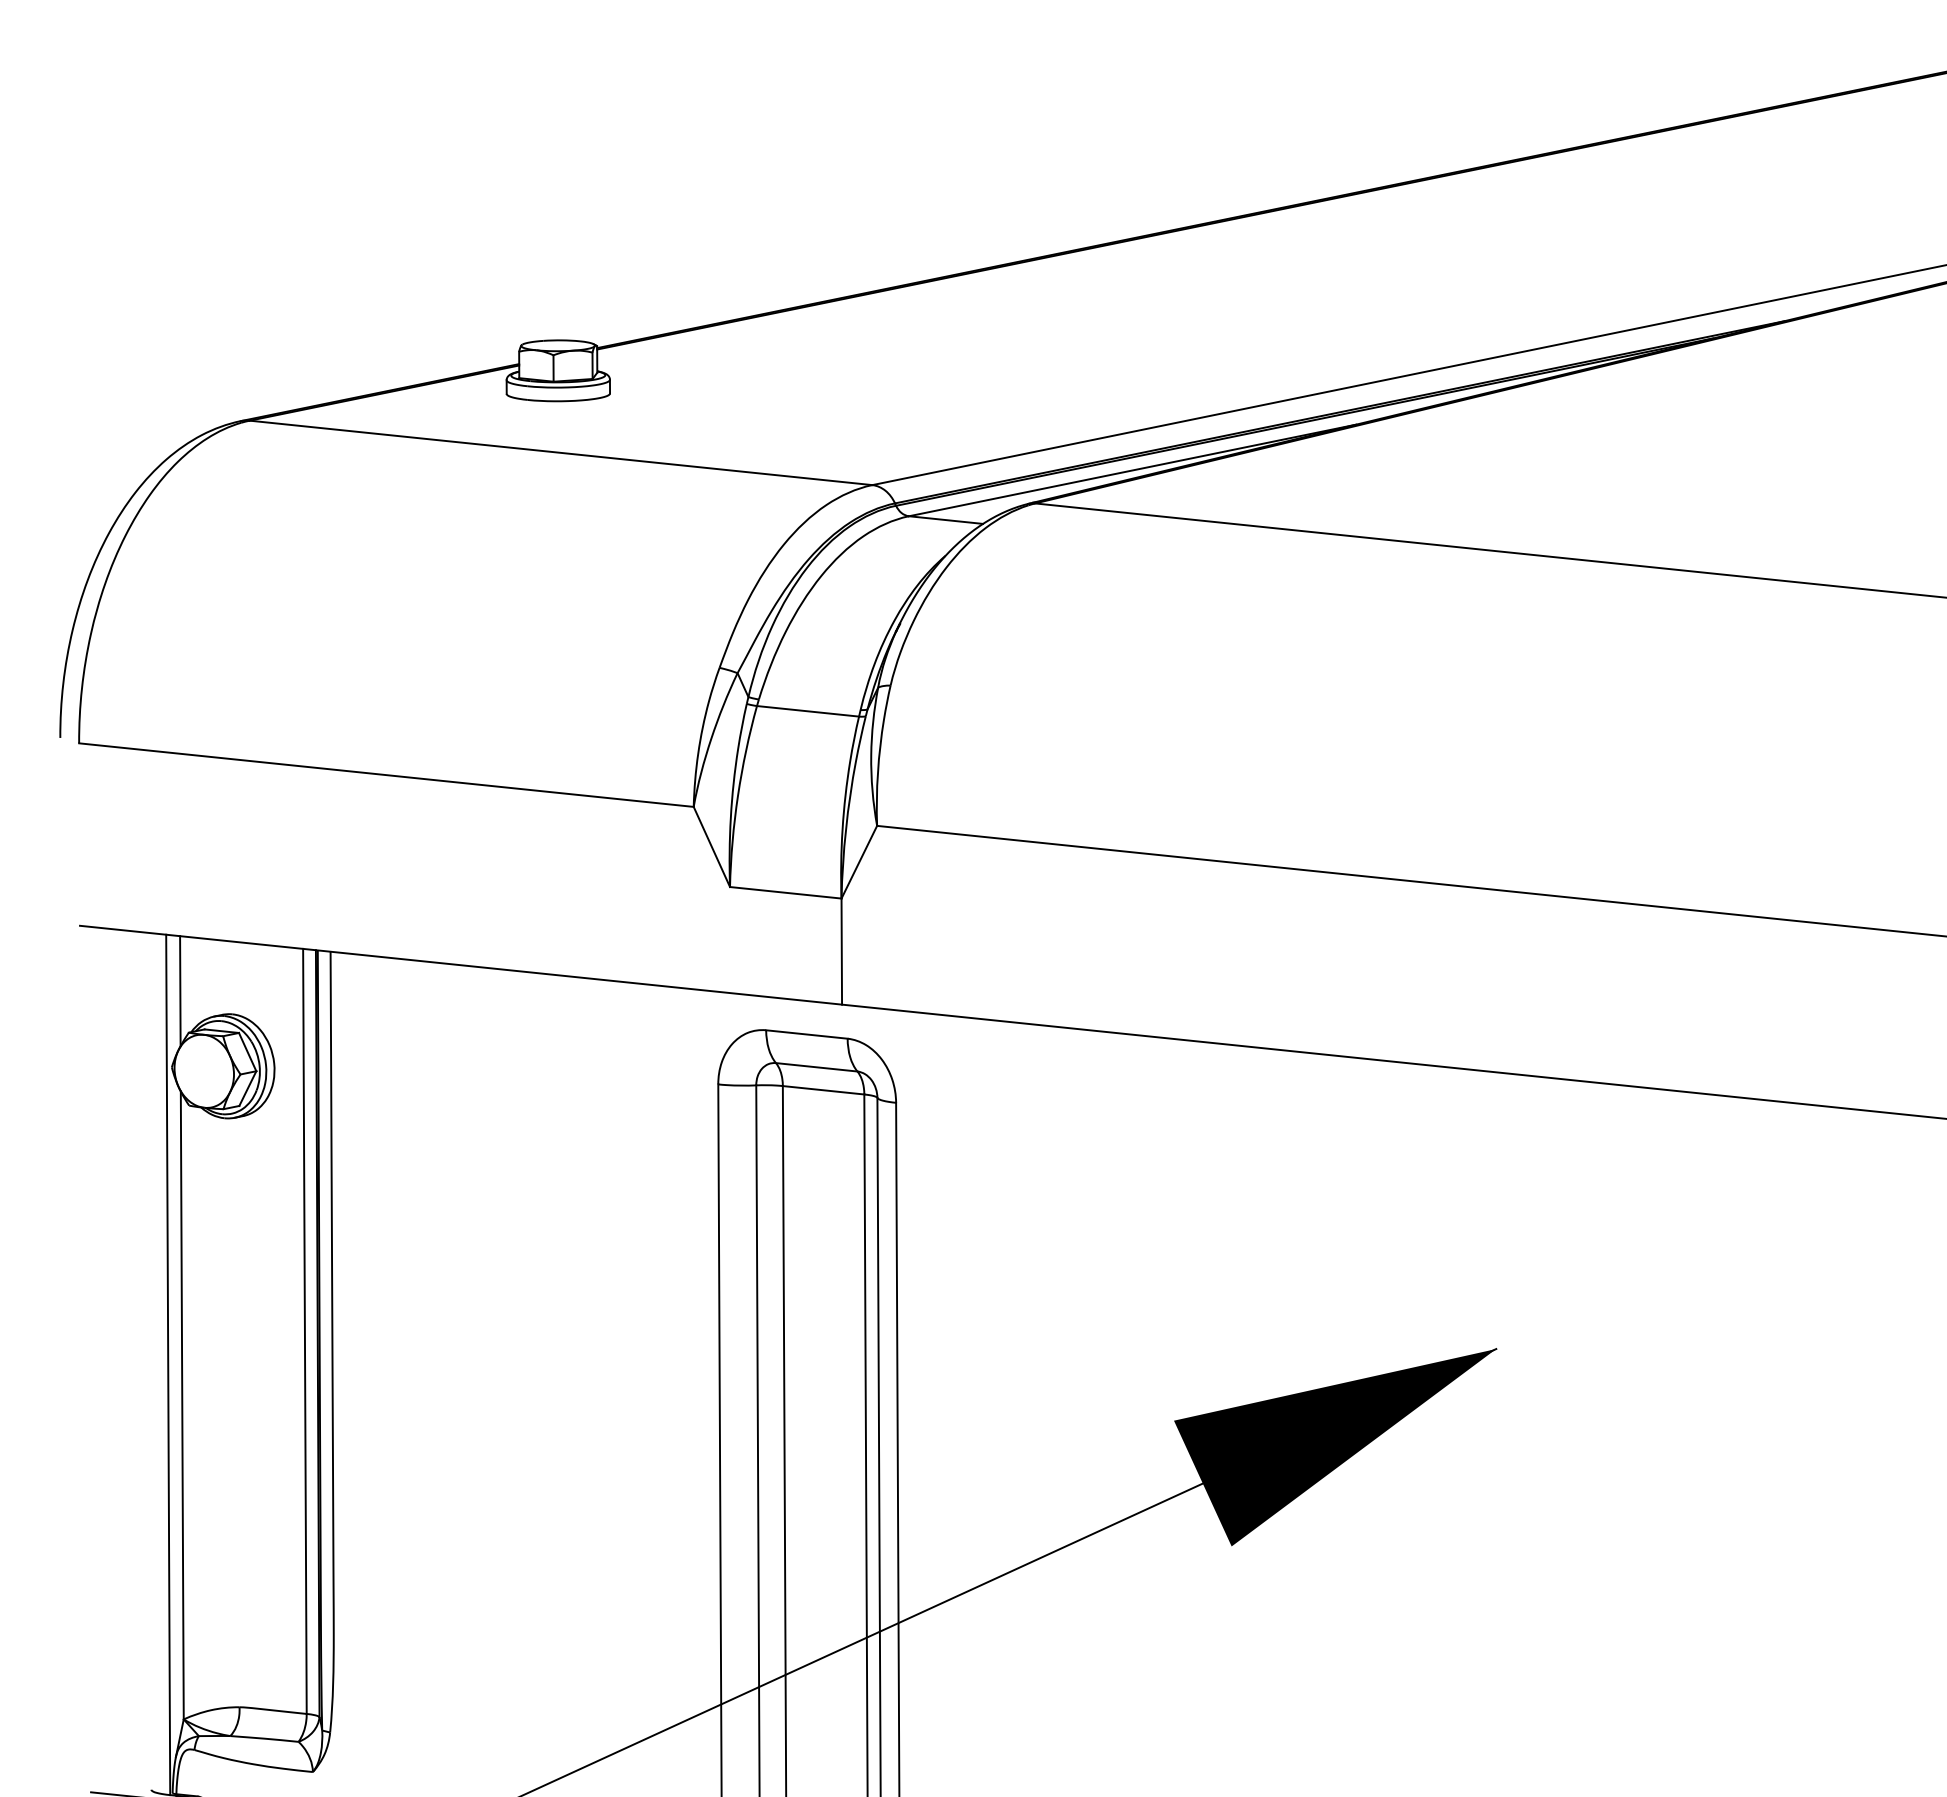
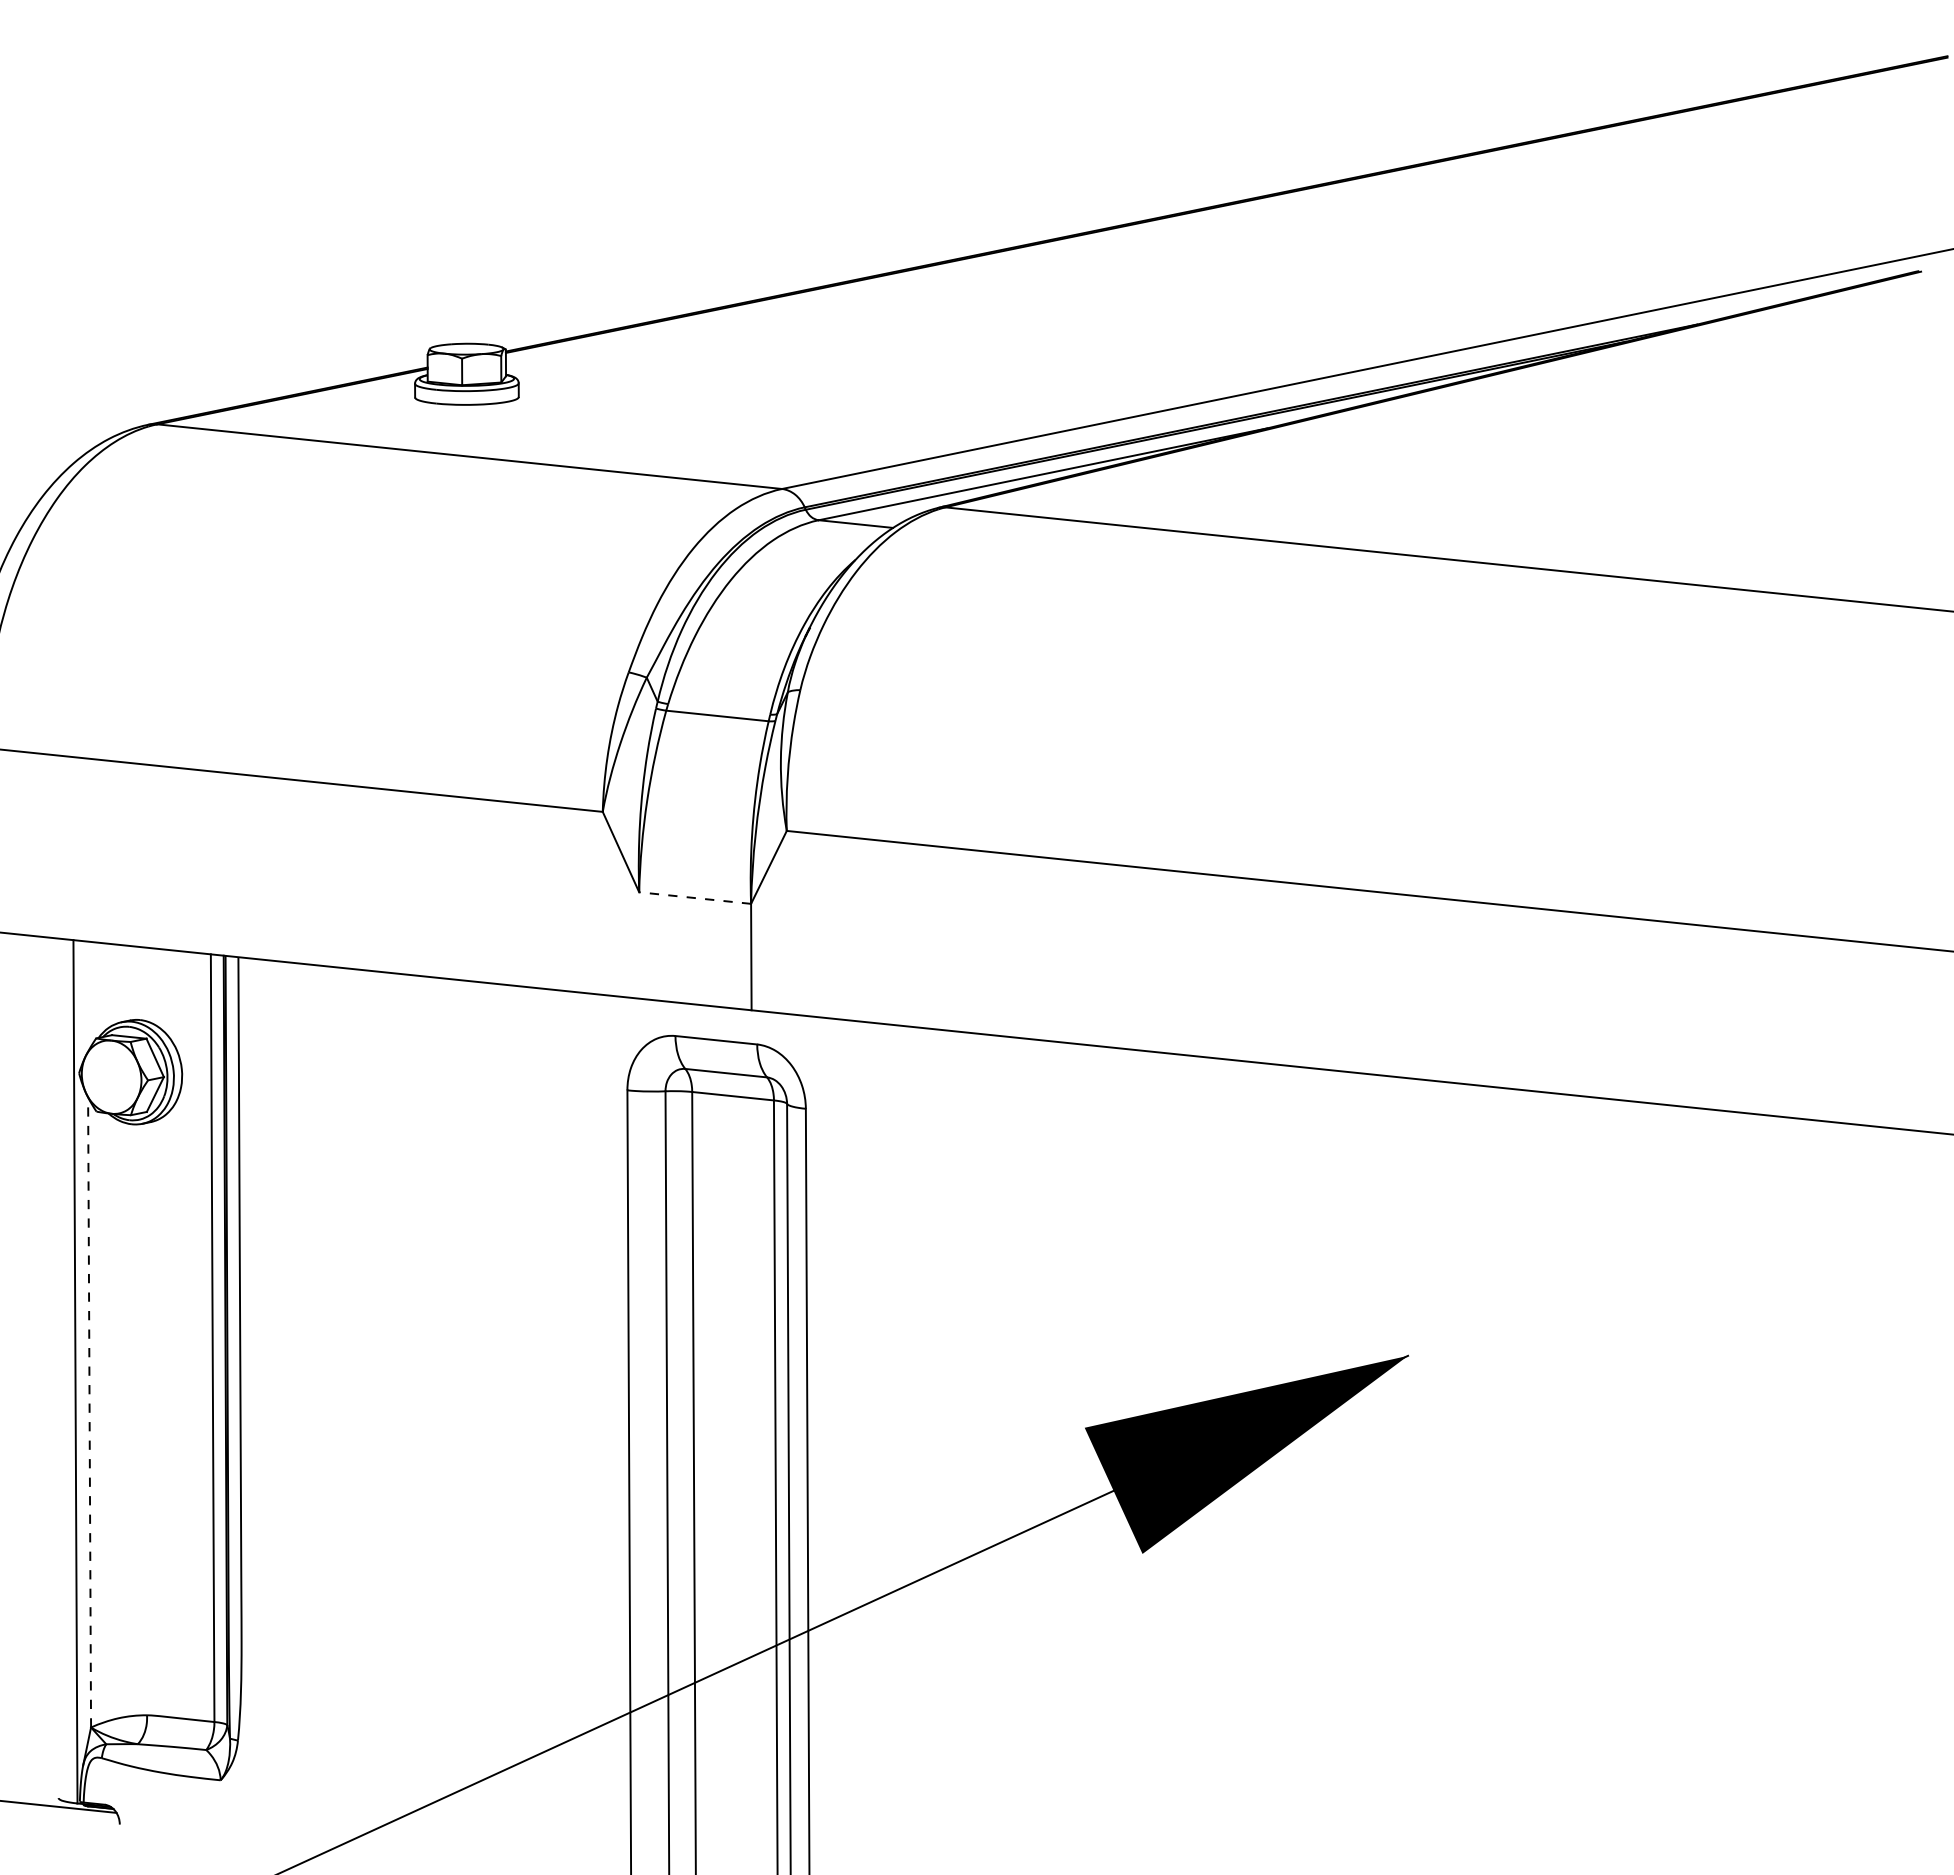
line: (785, 893) -> (694, 898), solid -> dashed
line: (180, 990) -> (87, 996), removed
line: (182, 1404) -> (89, 1411), solid -> dashed

